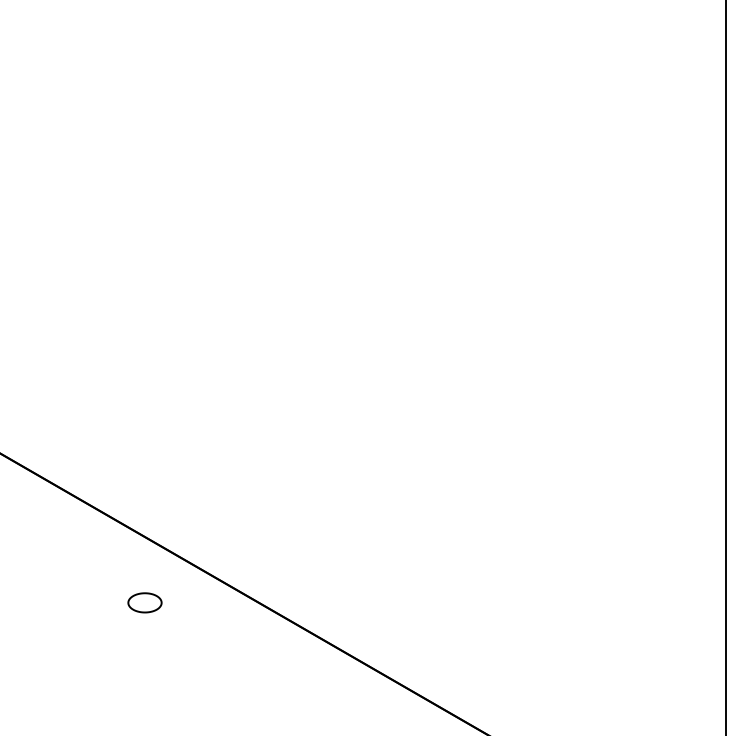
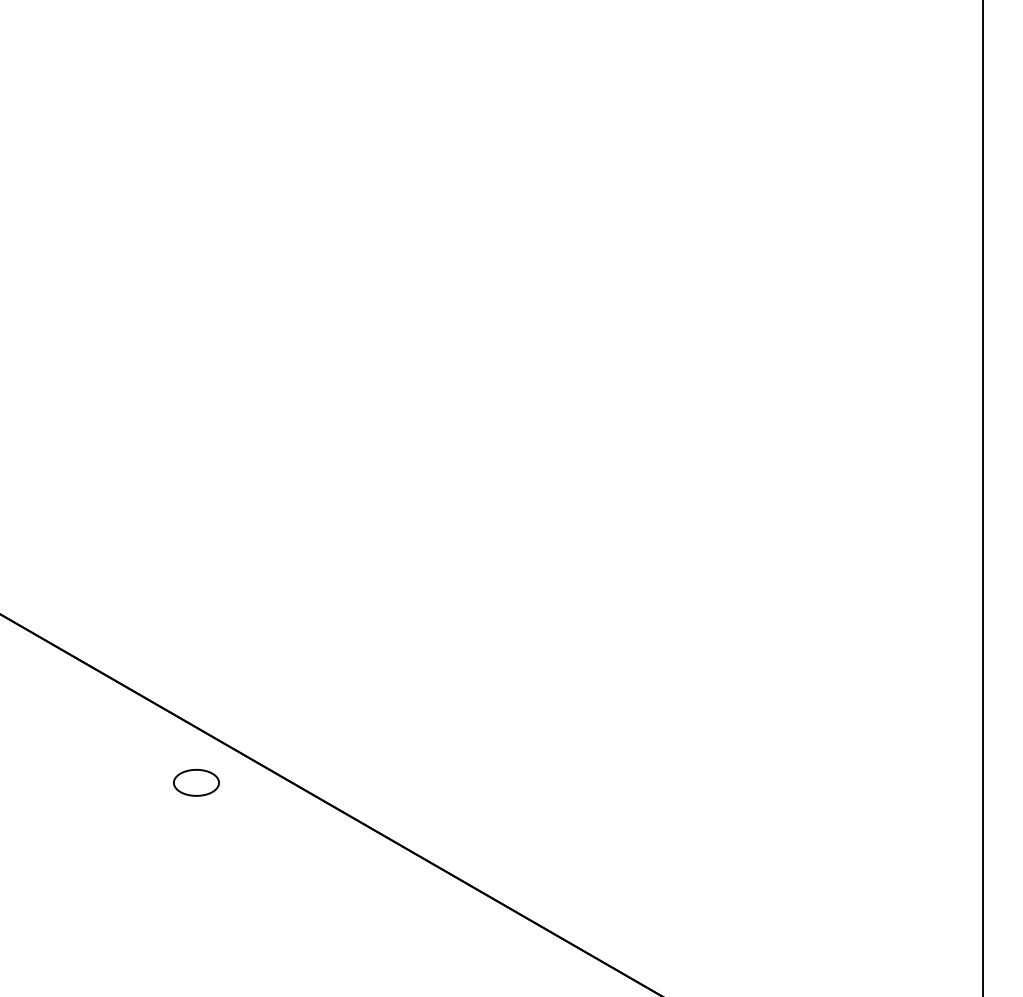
part: (144, 602) -> (195, 782), moved

